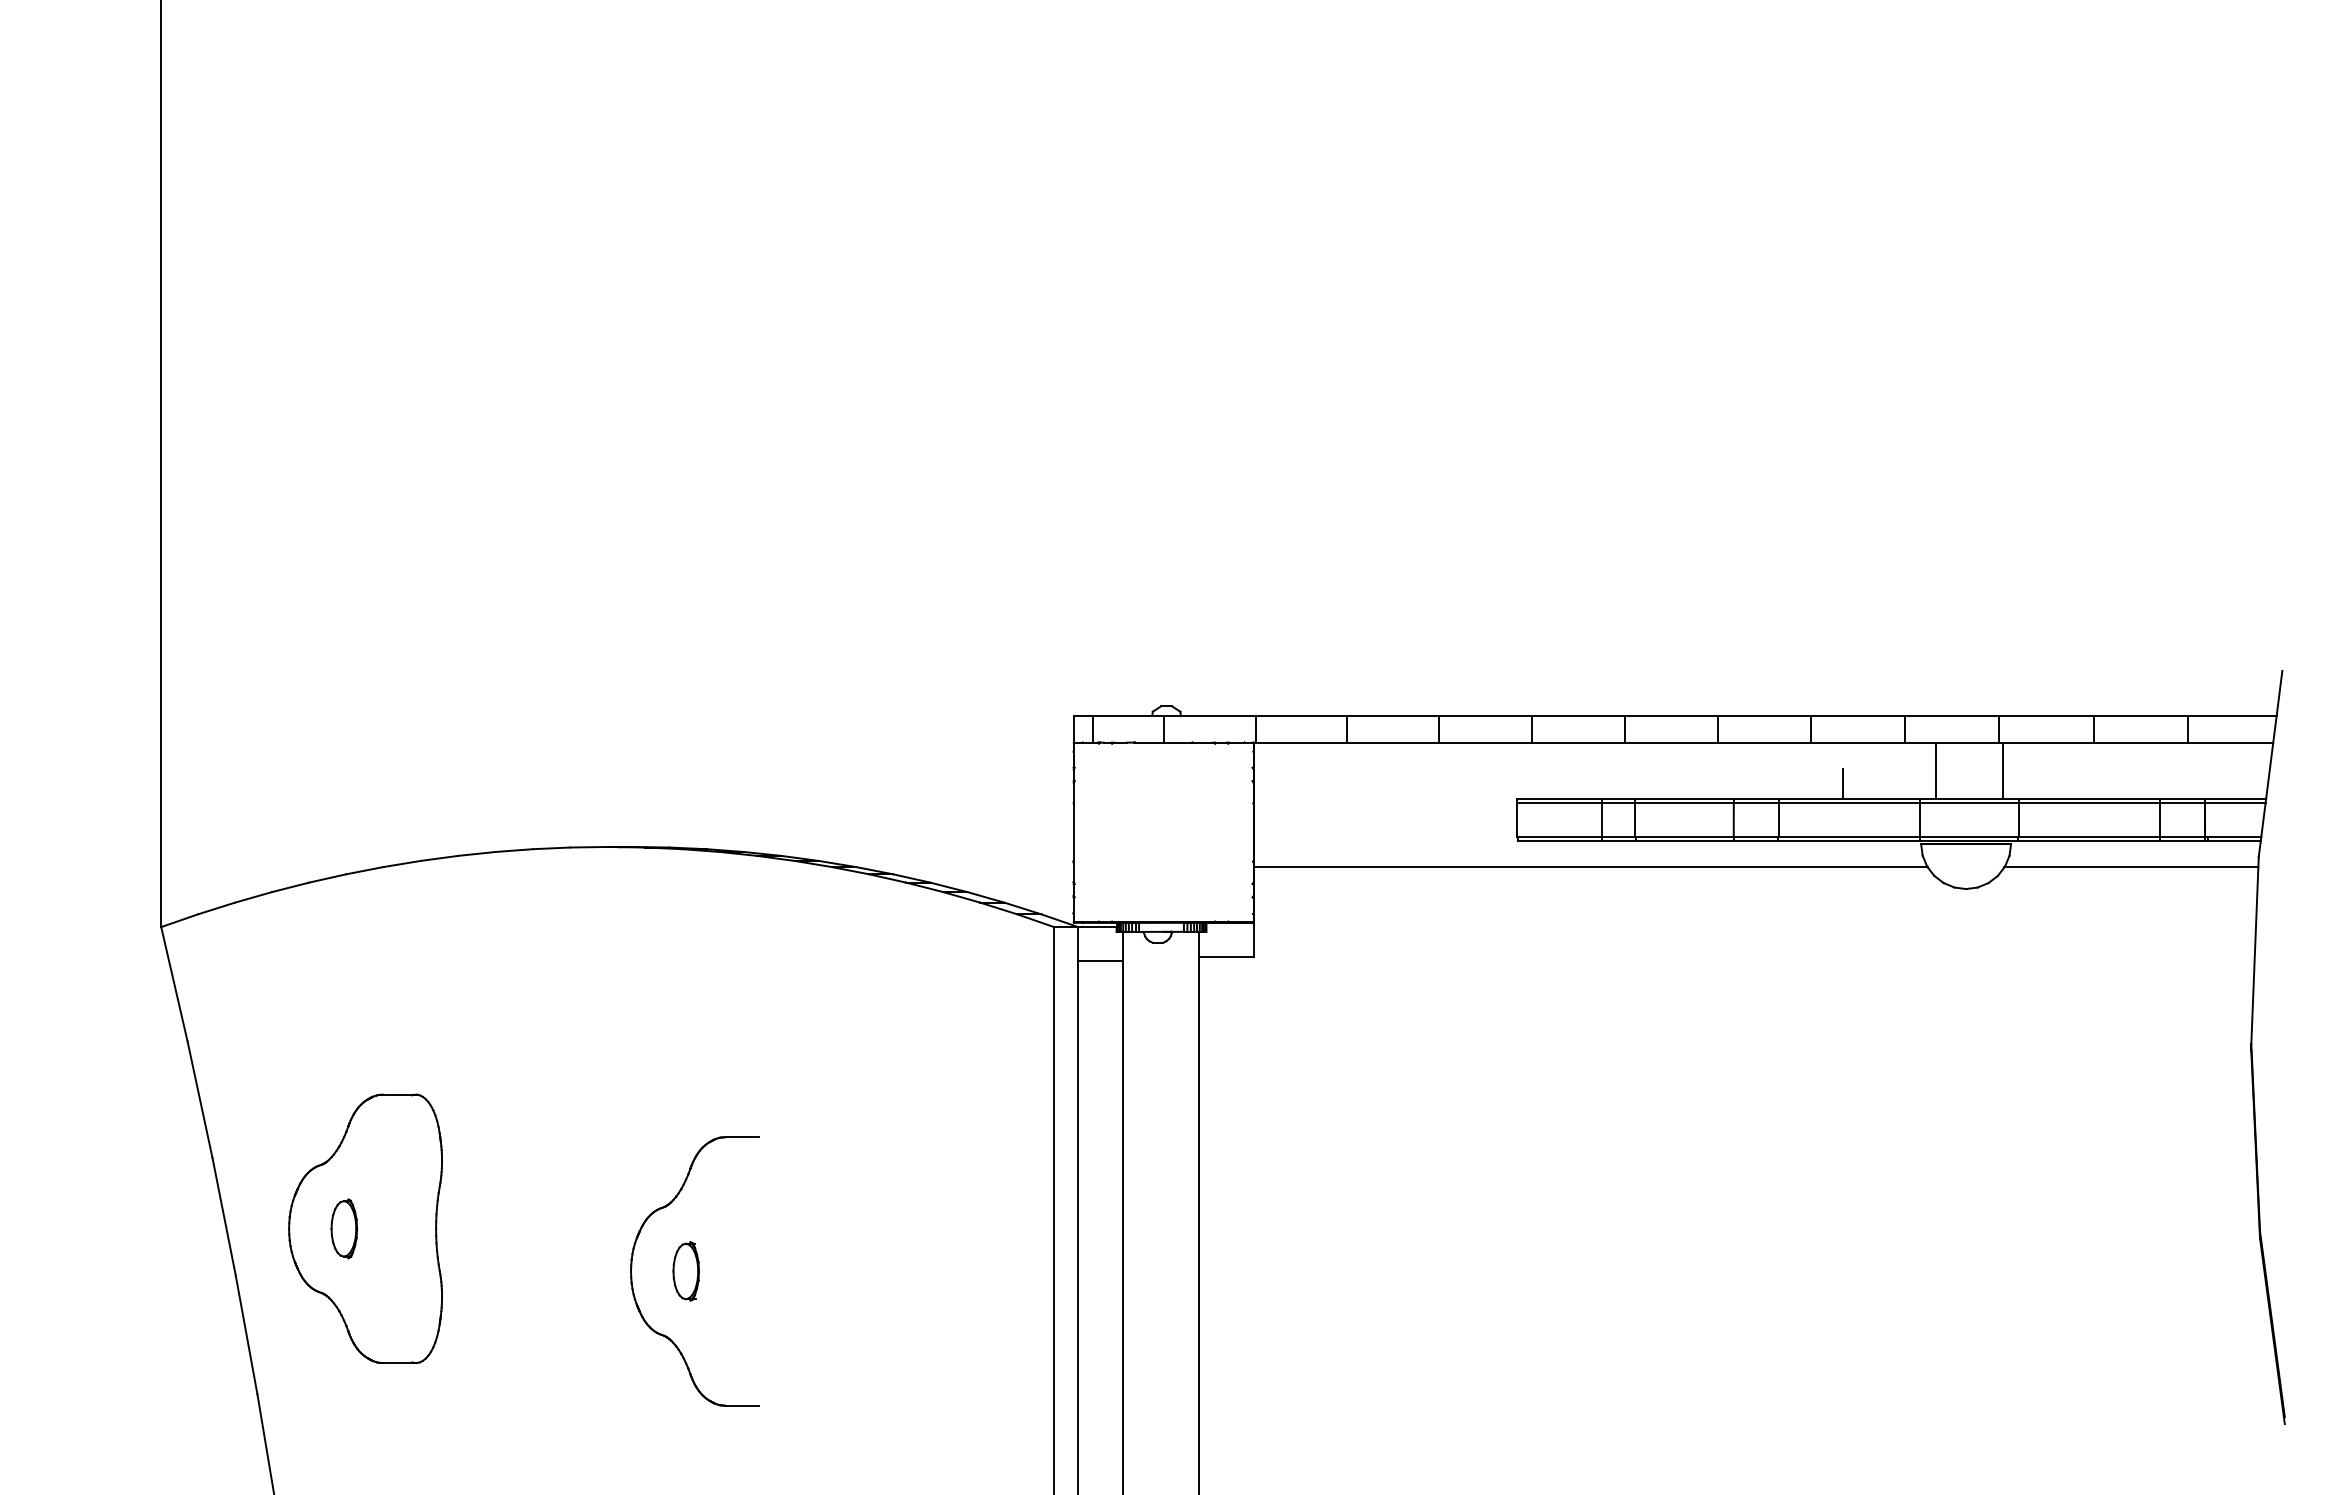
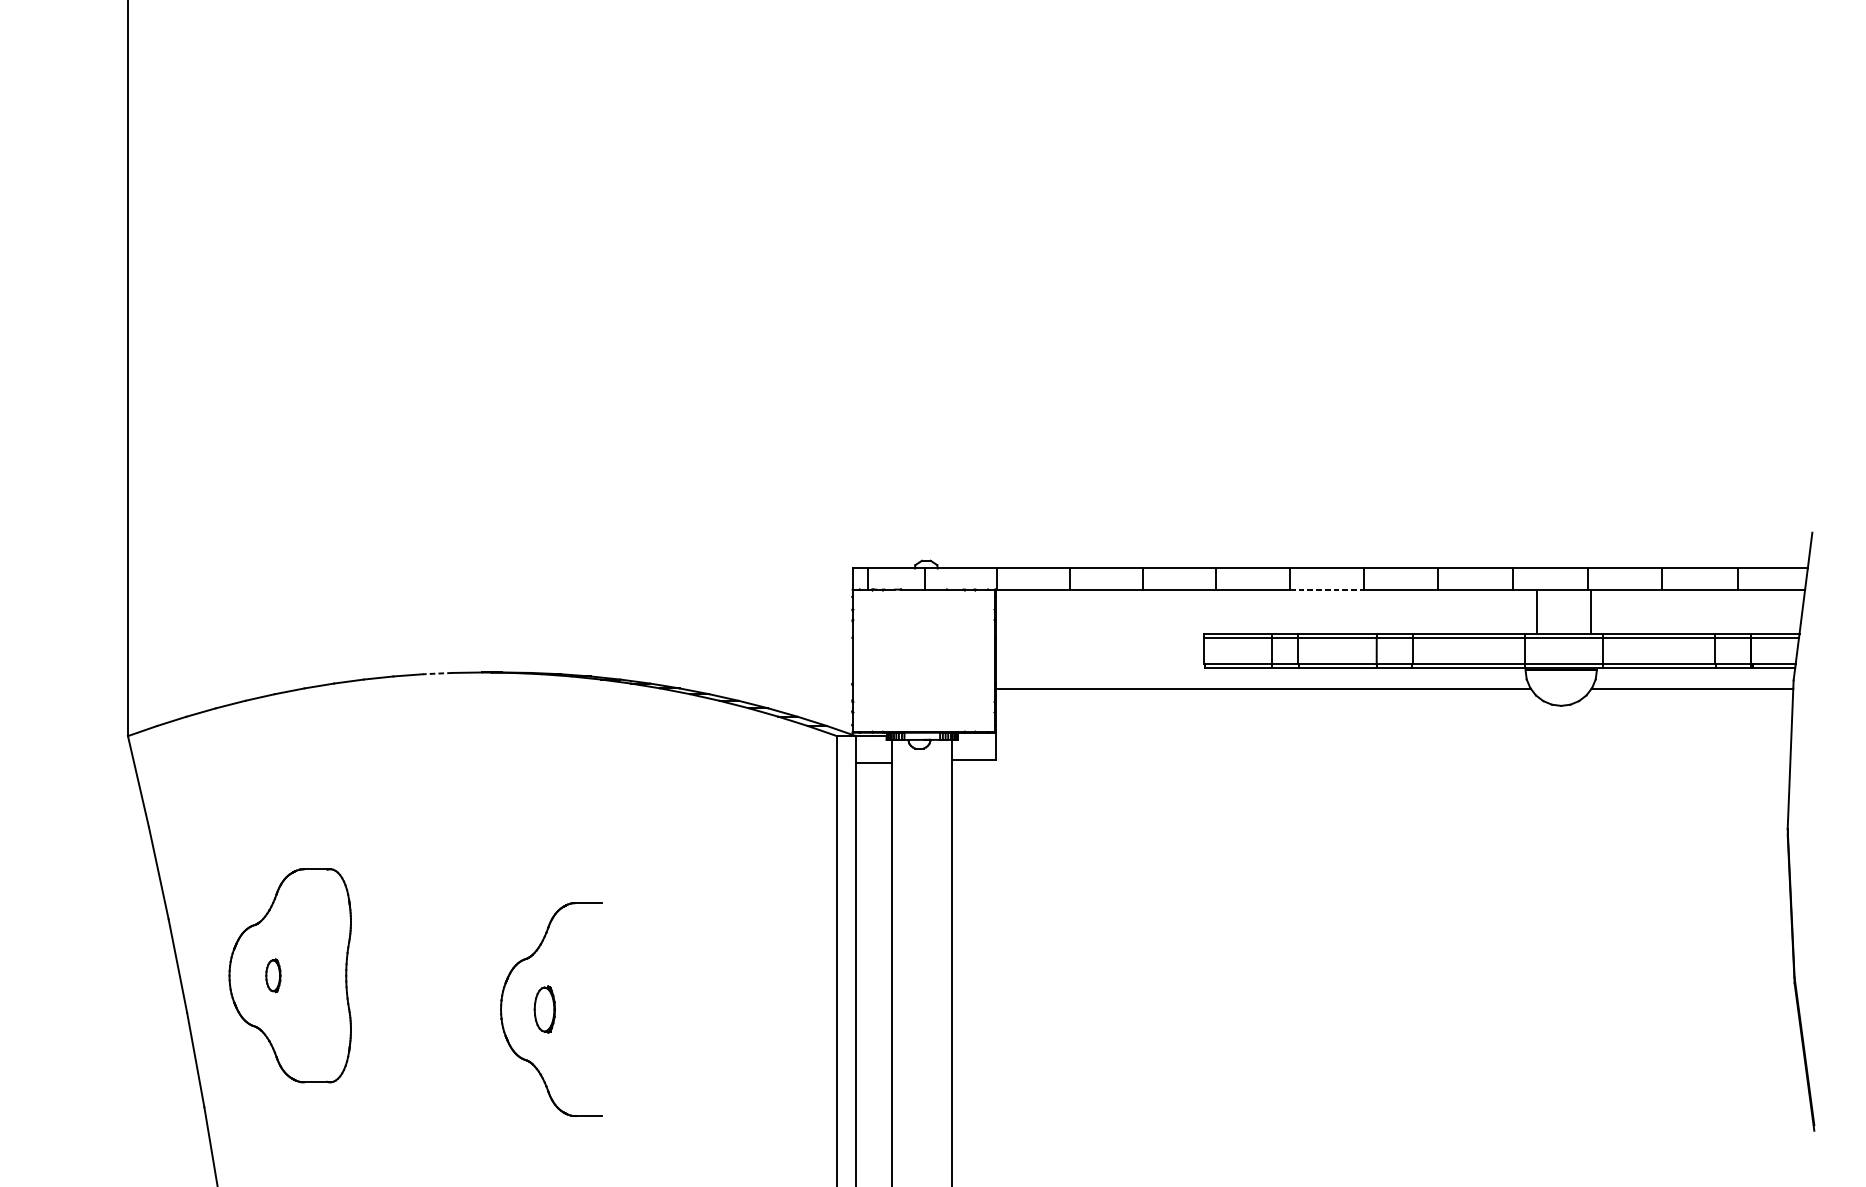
line: (1671, 742) -> (1327, 589), solid -> dashed
line: (1842, 783) -> (1463, 622), removed
line: (551, 848) -> (437, 673), solid -> dashed
part: (344, 1228) -> (273, 975), size x0.7

